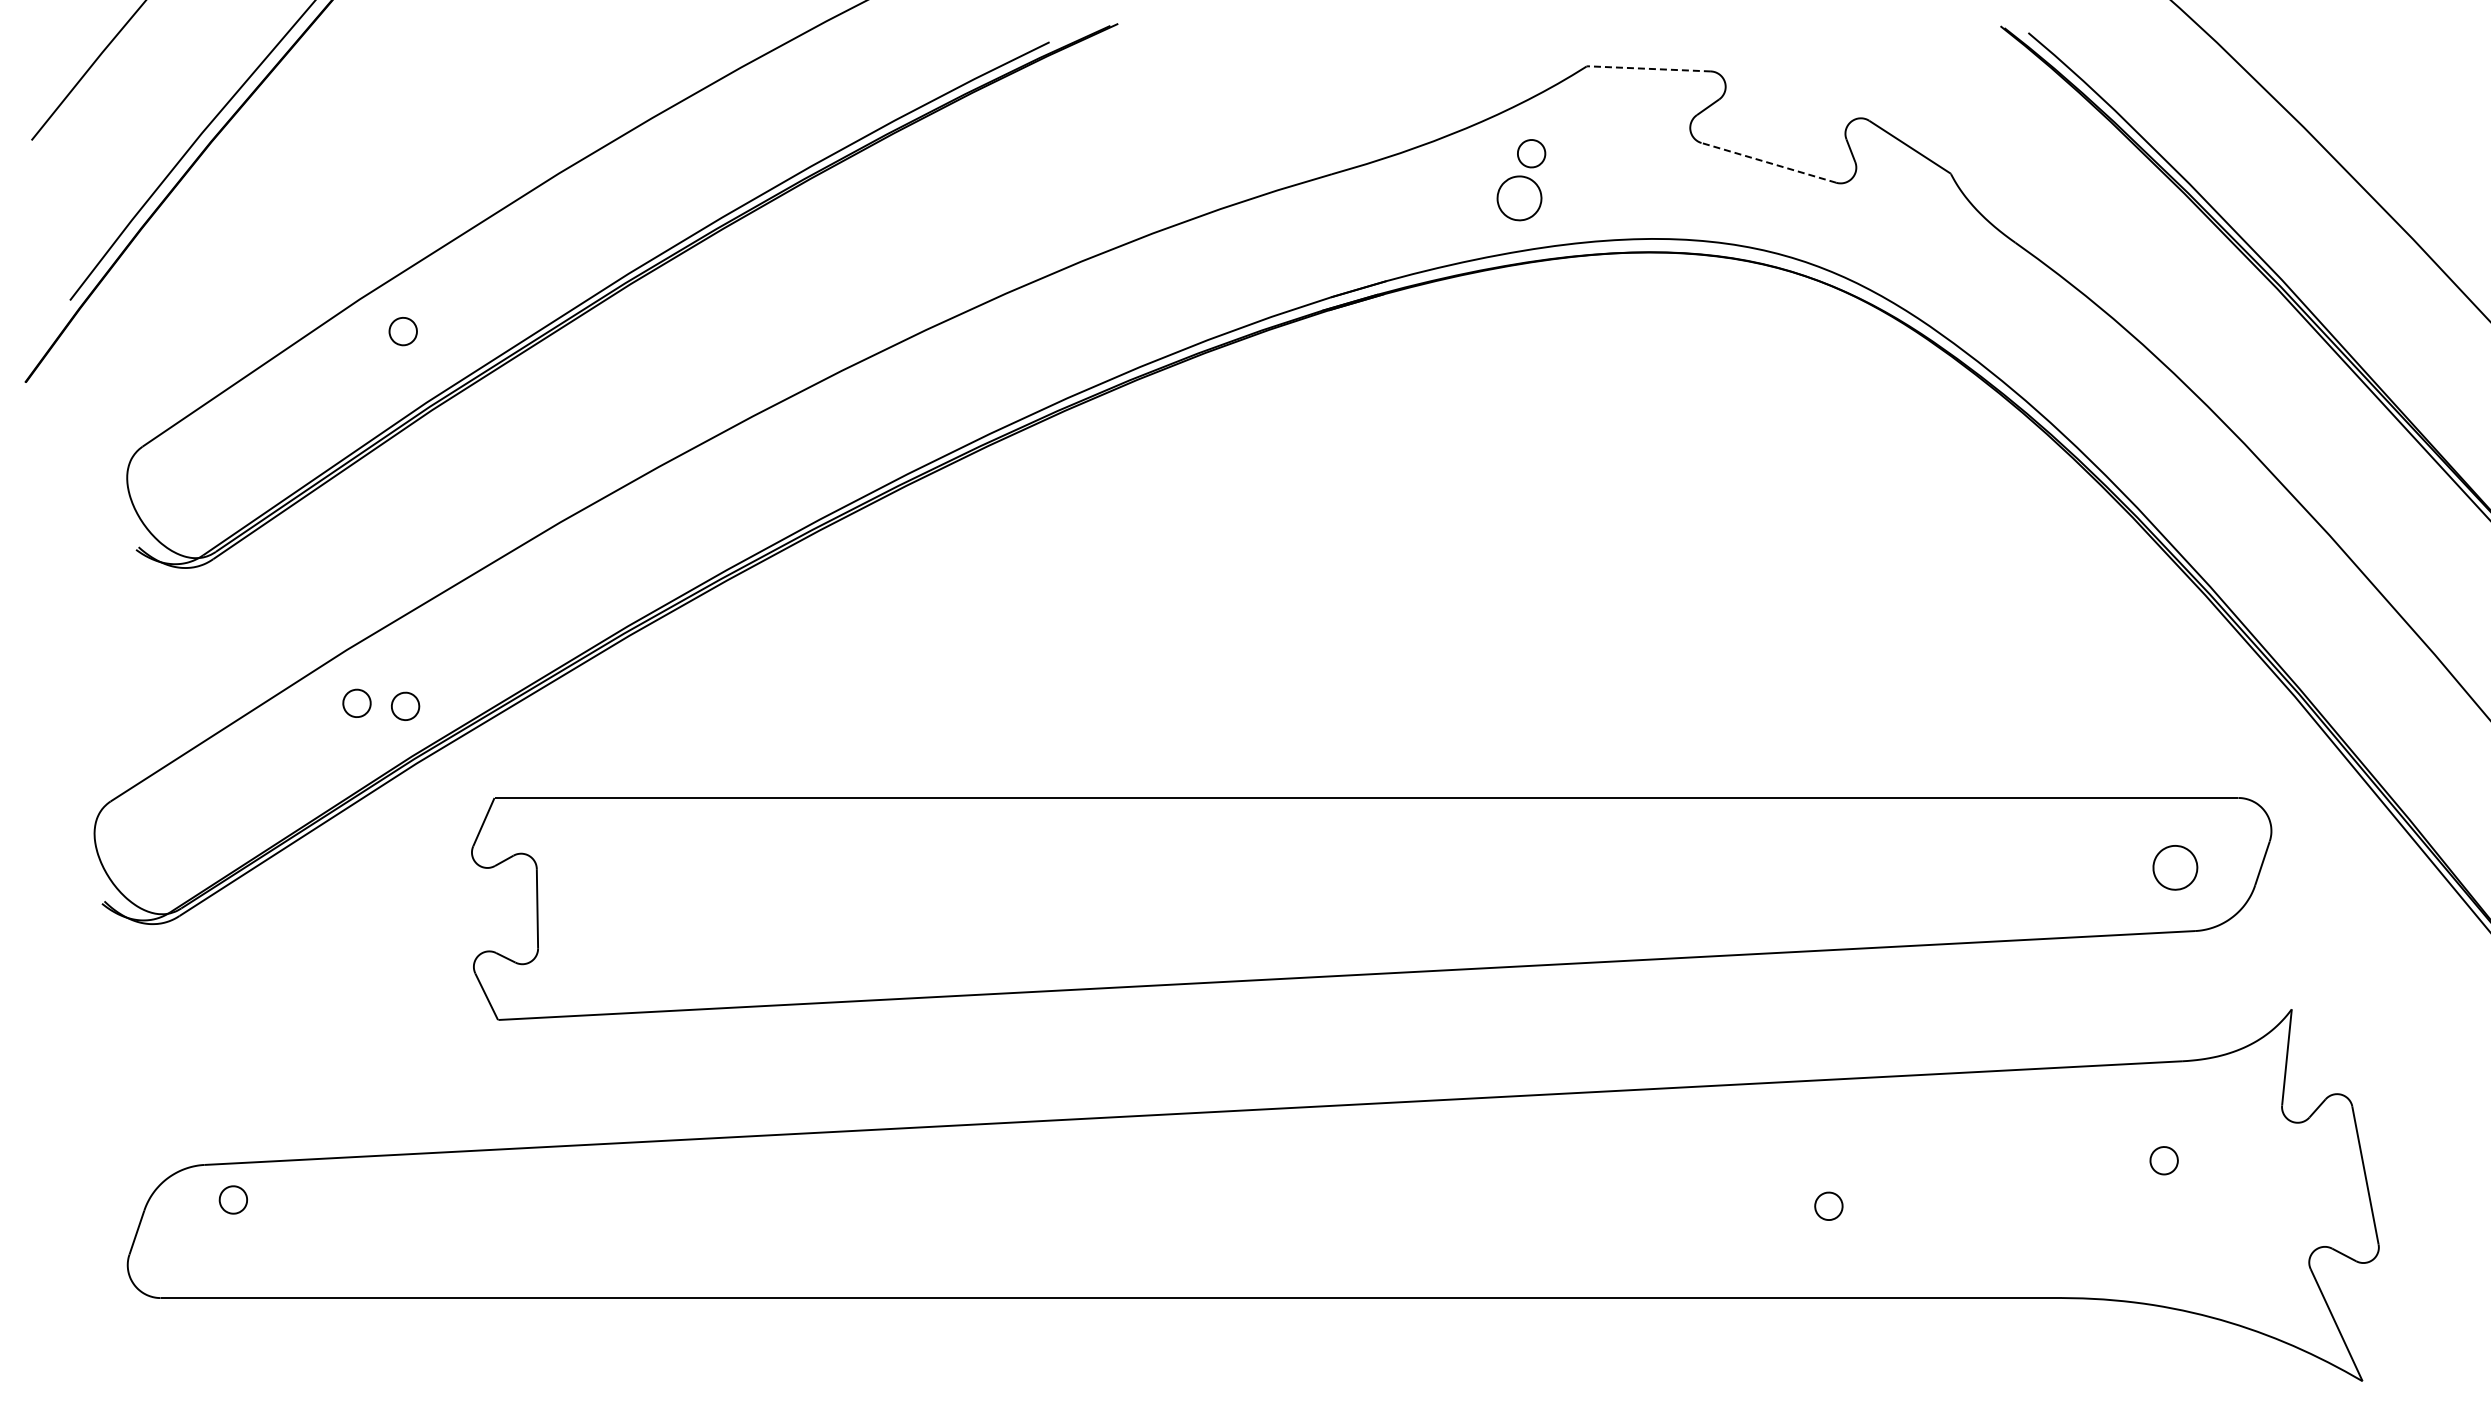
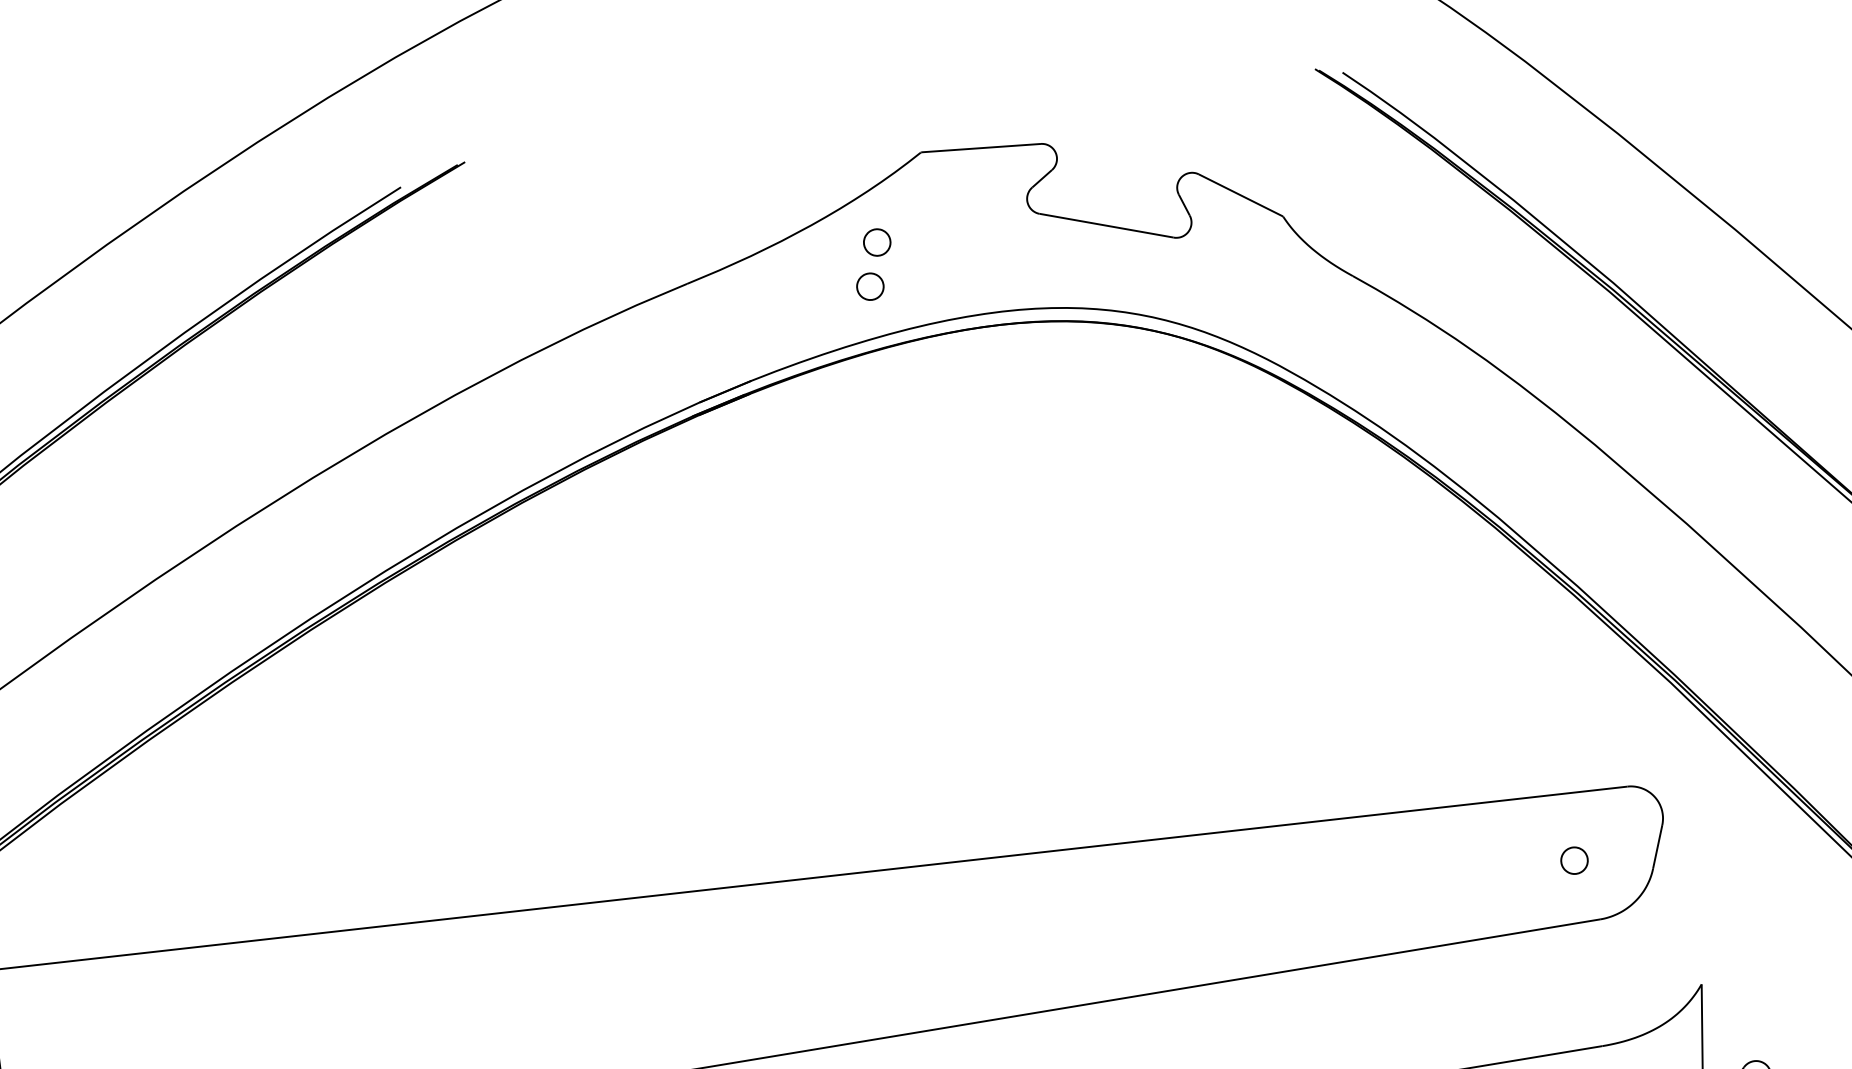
line: (1648, 68) -> (980, 147), dashed -> solid
line: (1768, 162) -> (1106, 225), dashed -> solid
part: (1519, 197) -> (870, 286), size x0.62
part: (2175, 867) -> (1574, 860), size x0.62

